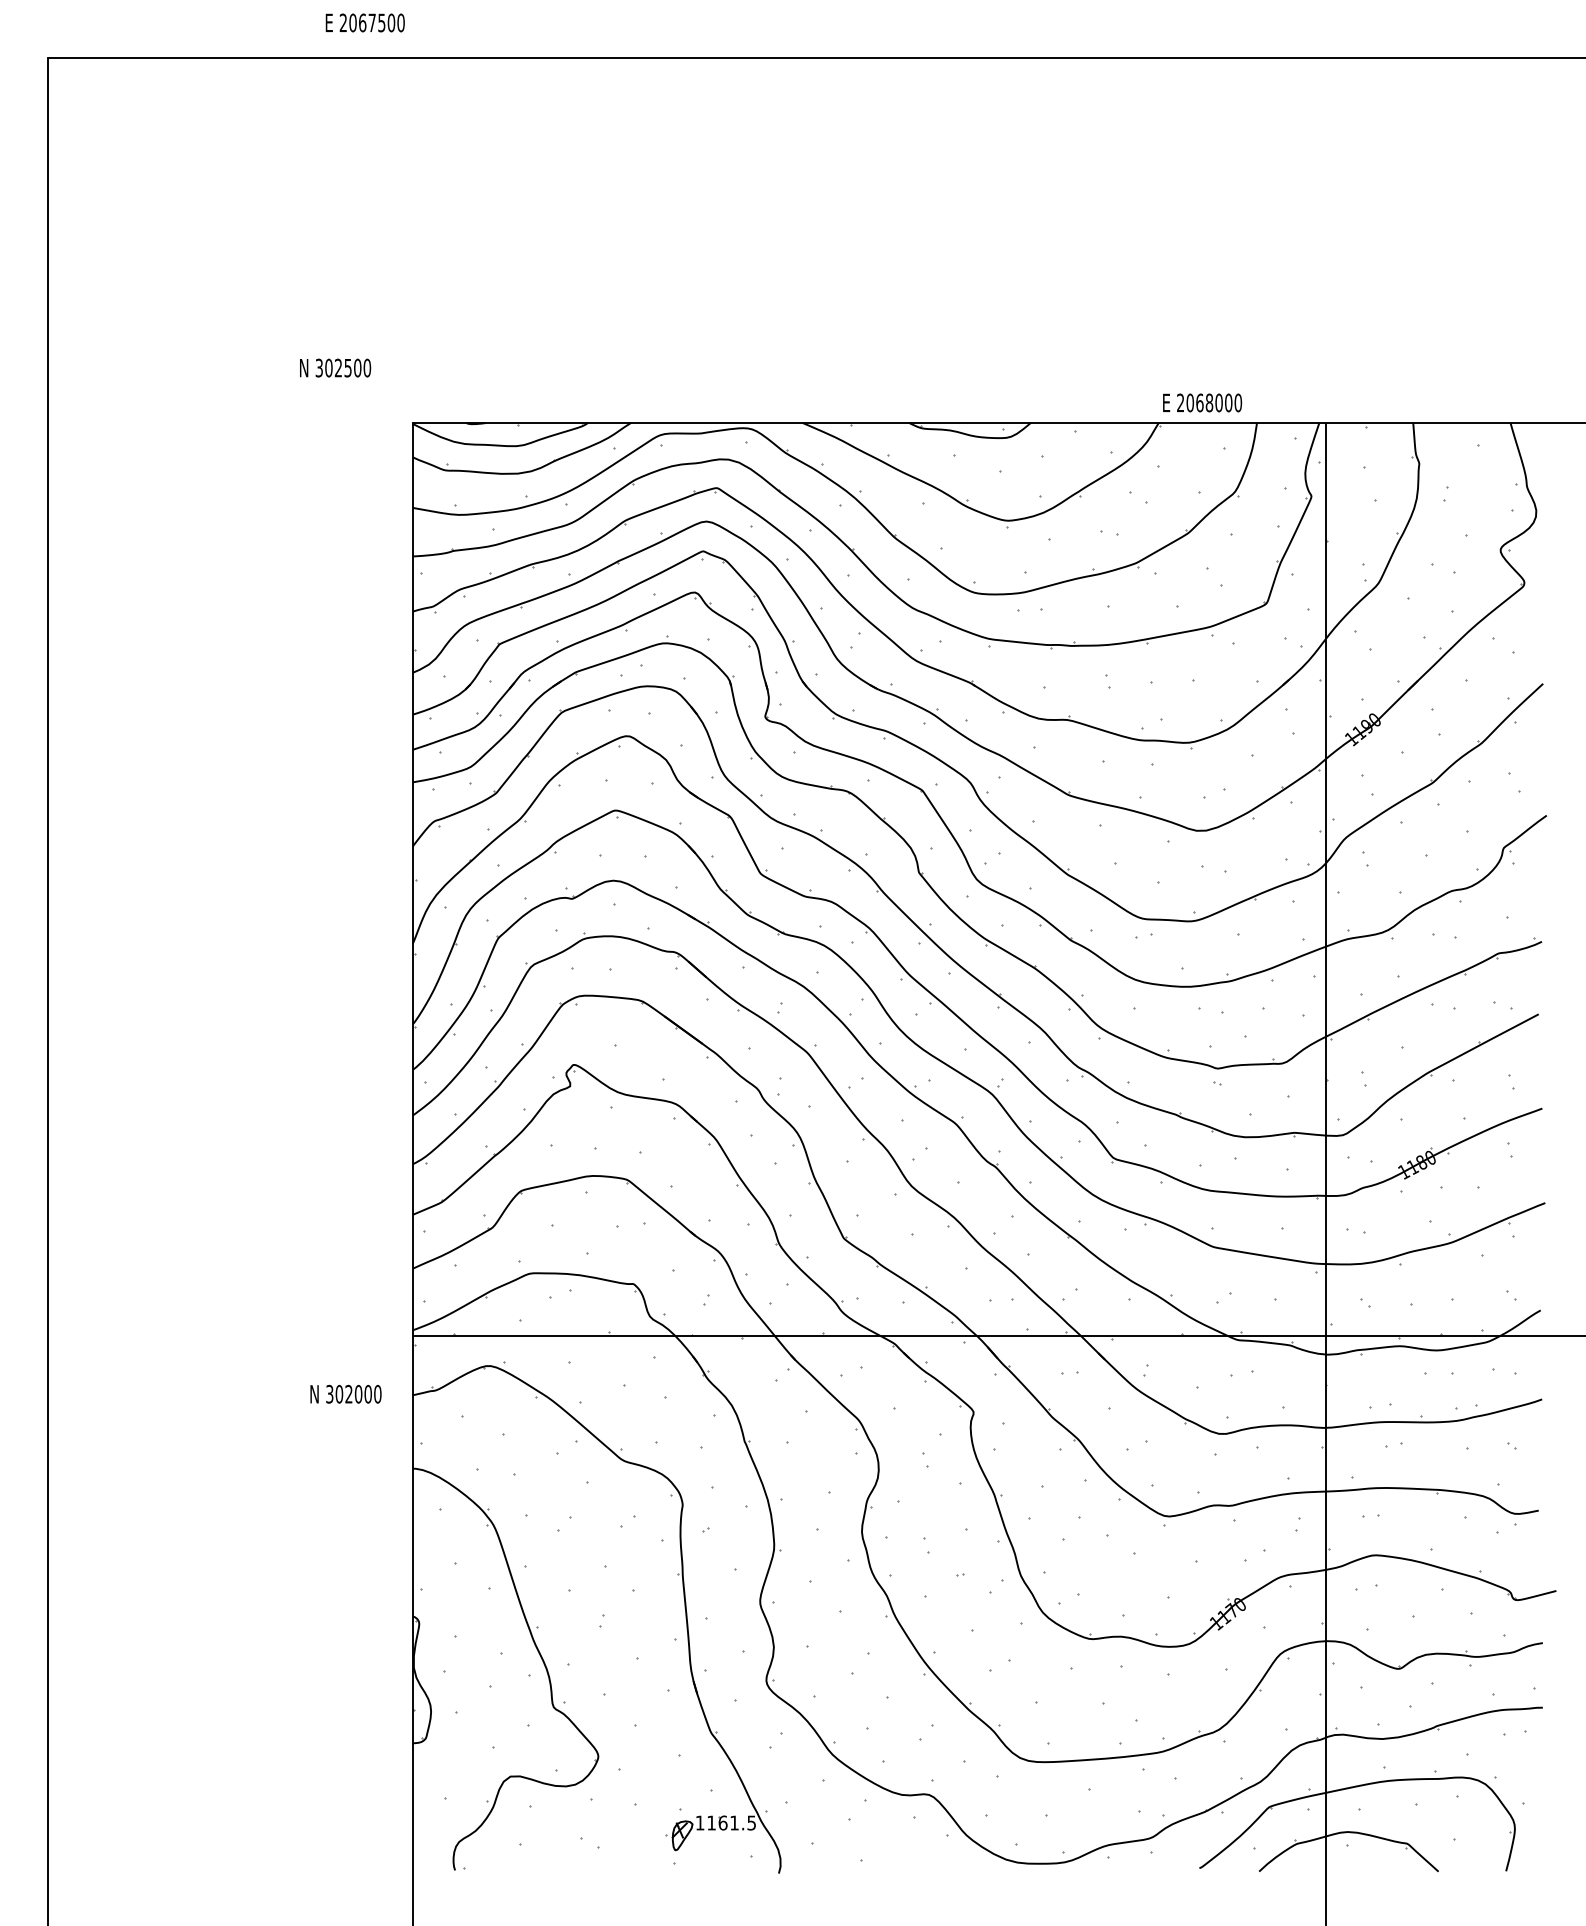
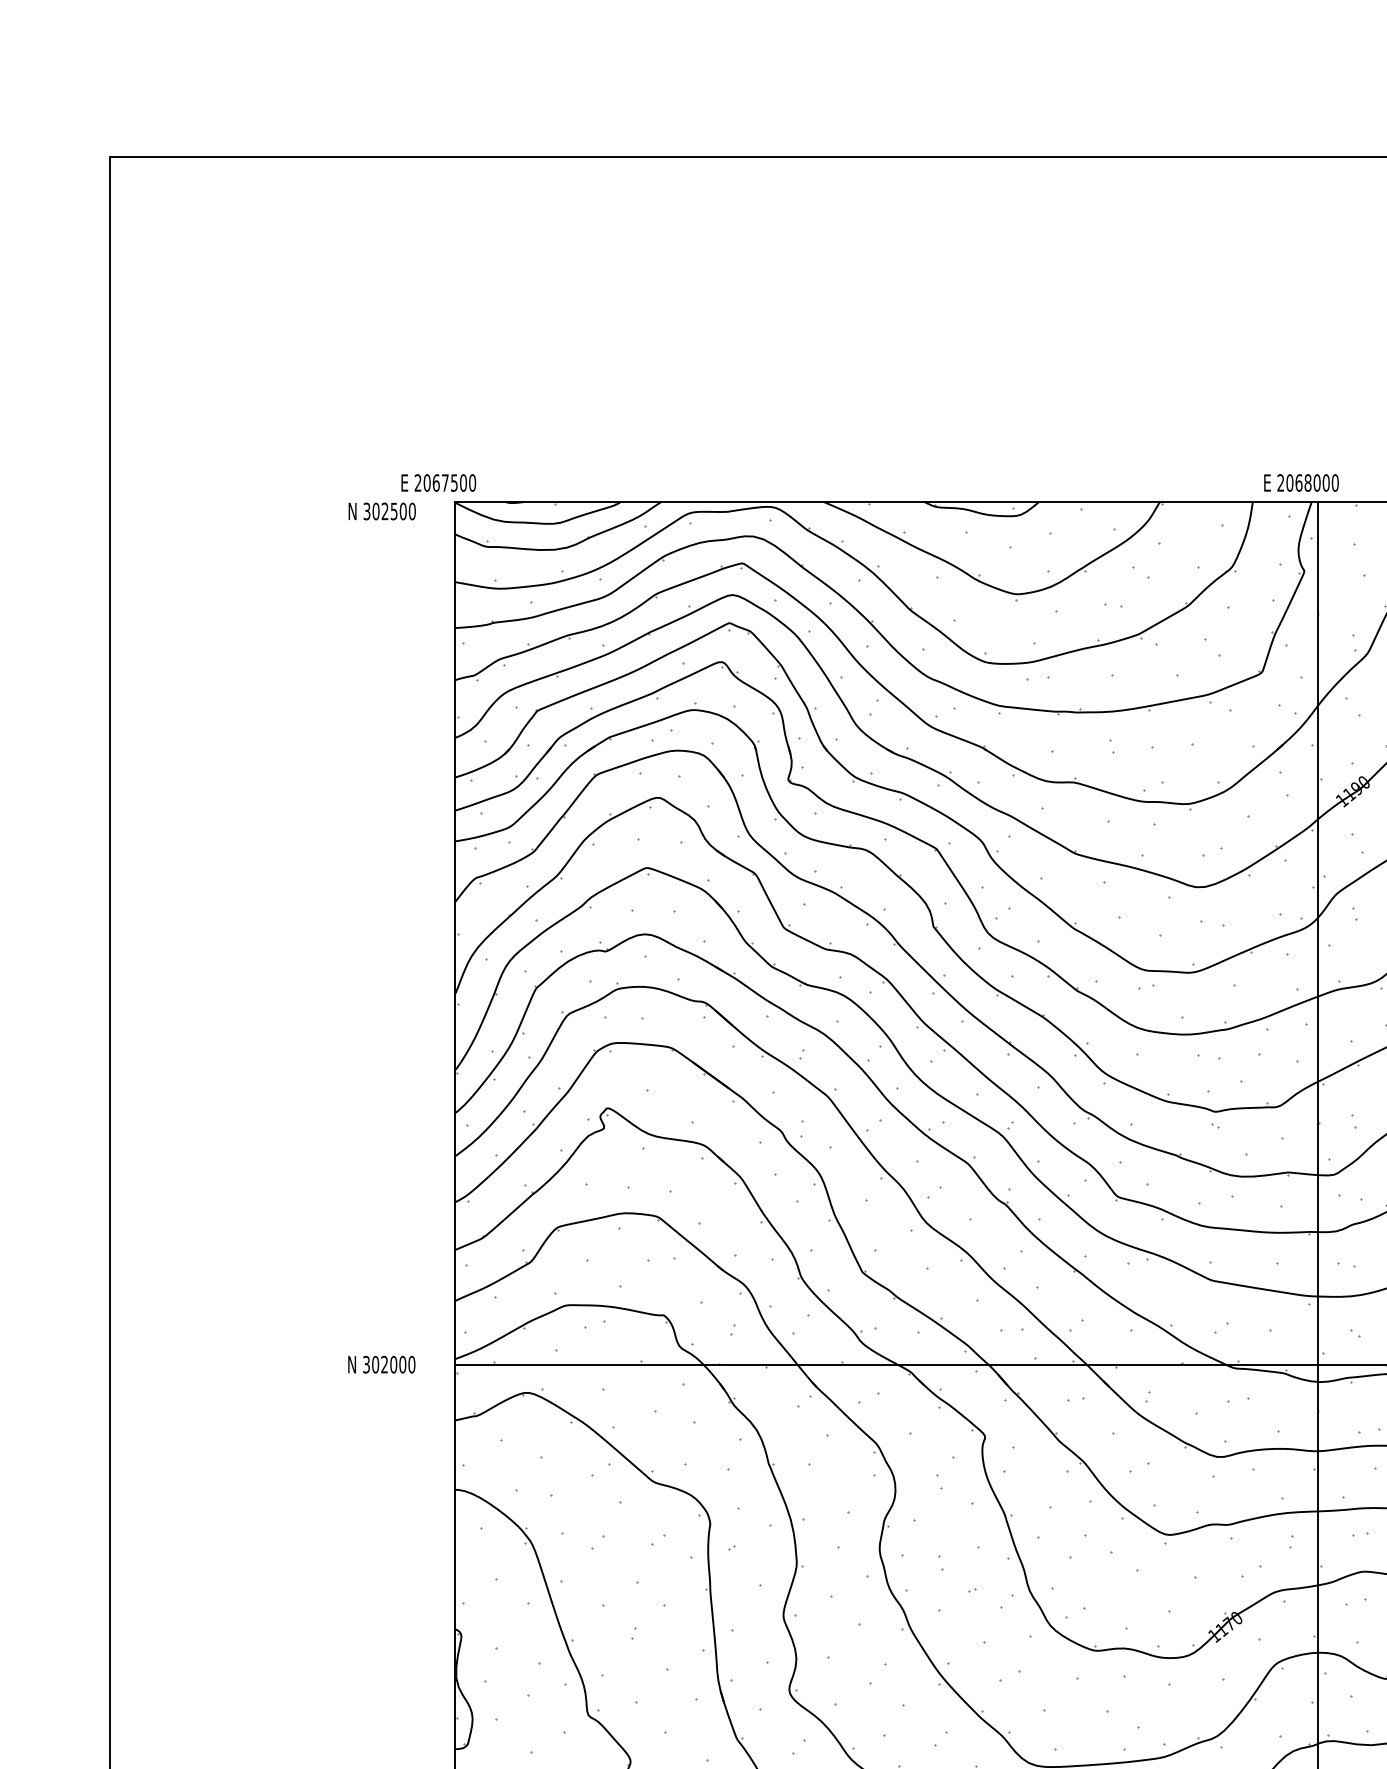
text: (364, 22) -> (438, 482), moved
text: (335, 367) -> (382, 510), moved
text: (1202, 402) -> (1301, 482), moved
text: (345, 1393) -> (381, 1363), moved

